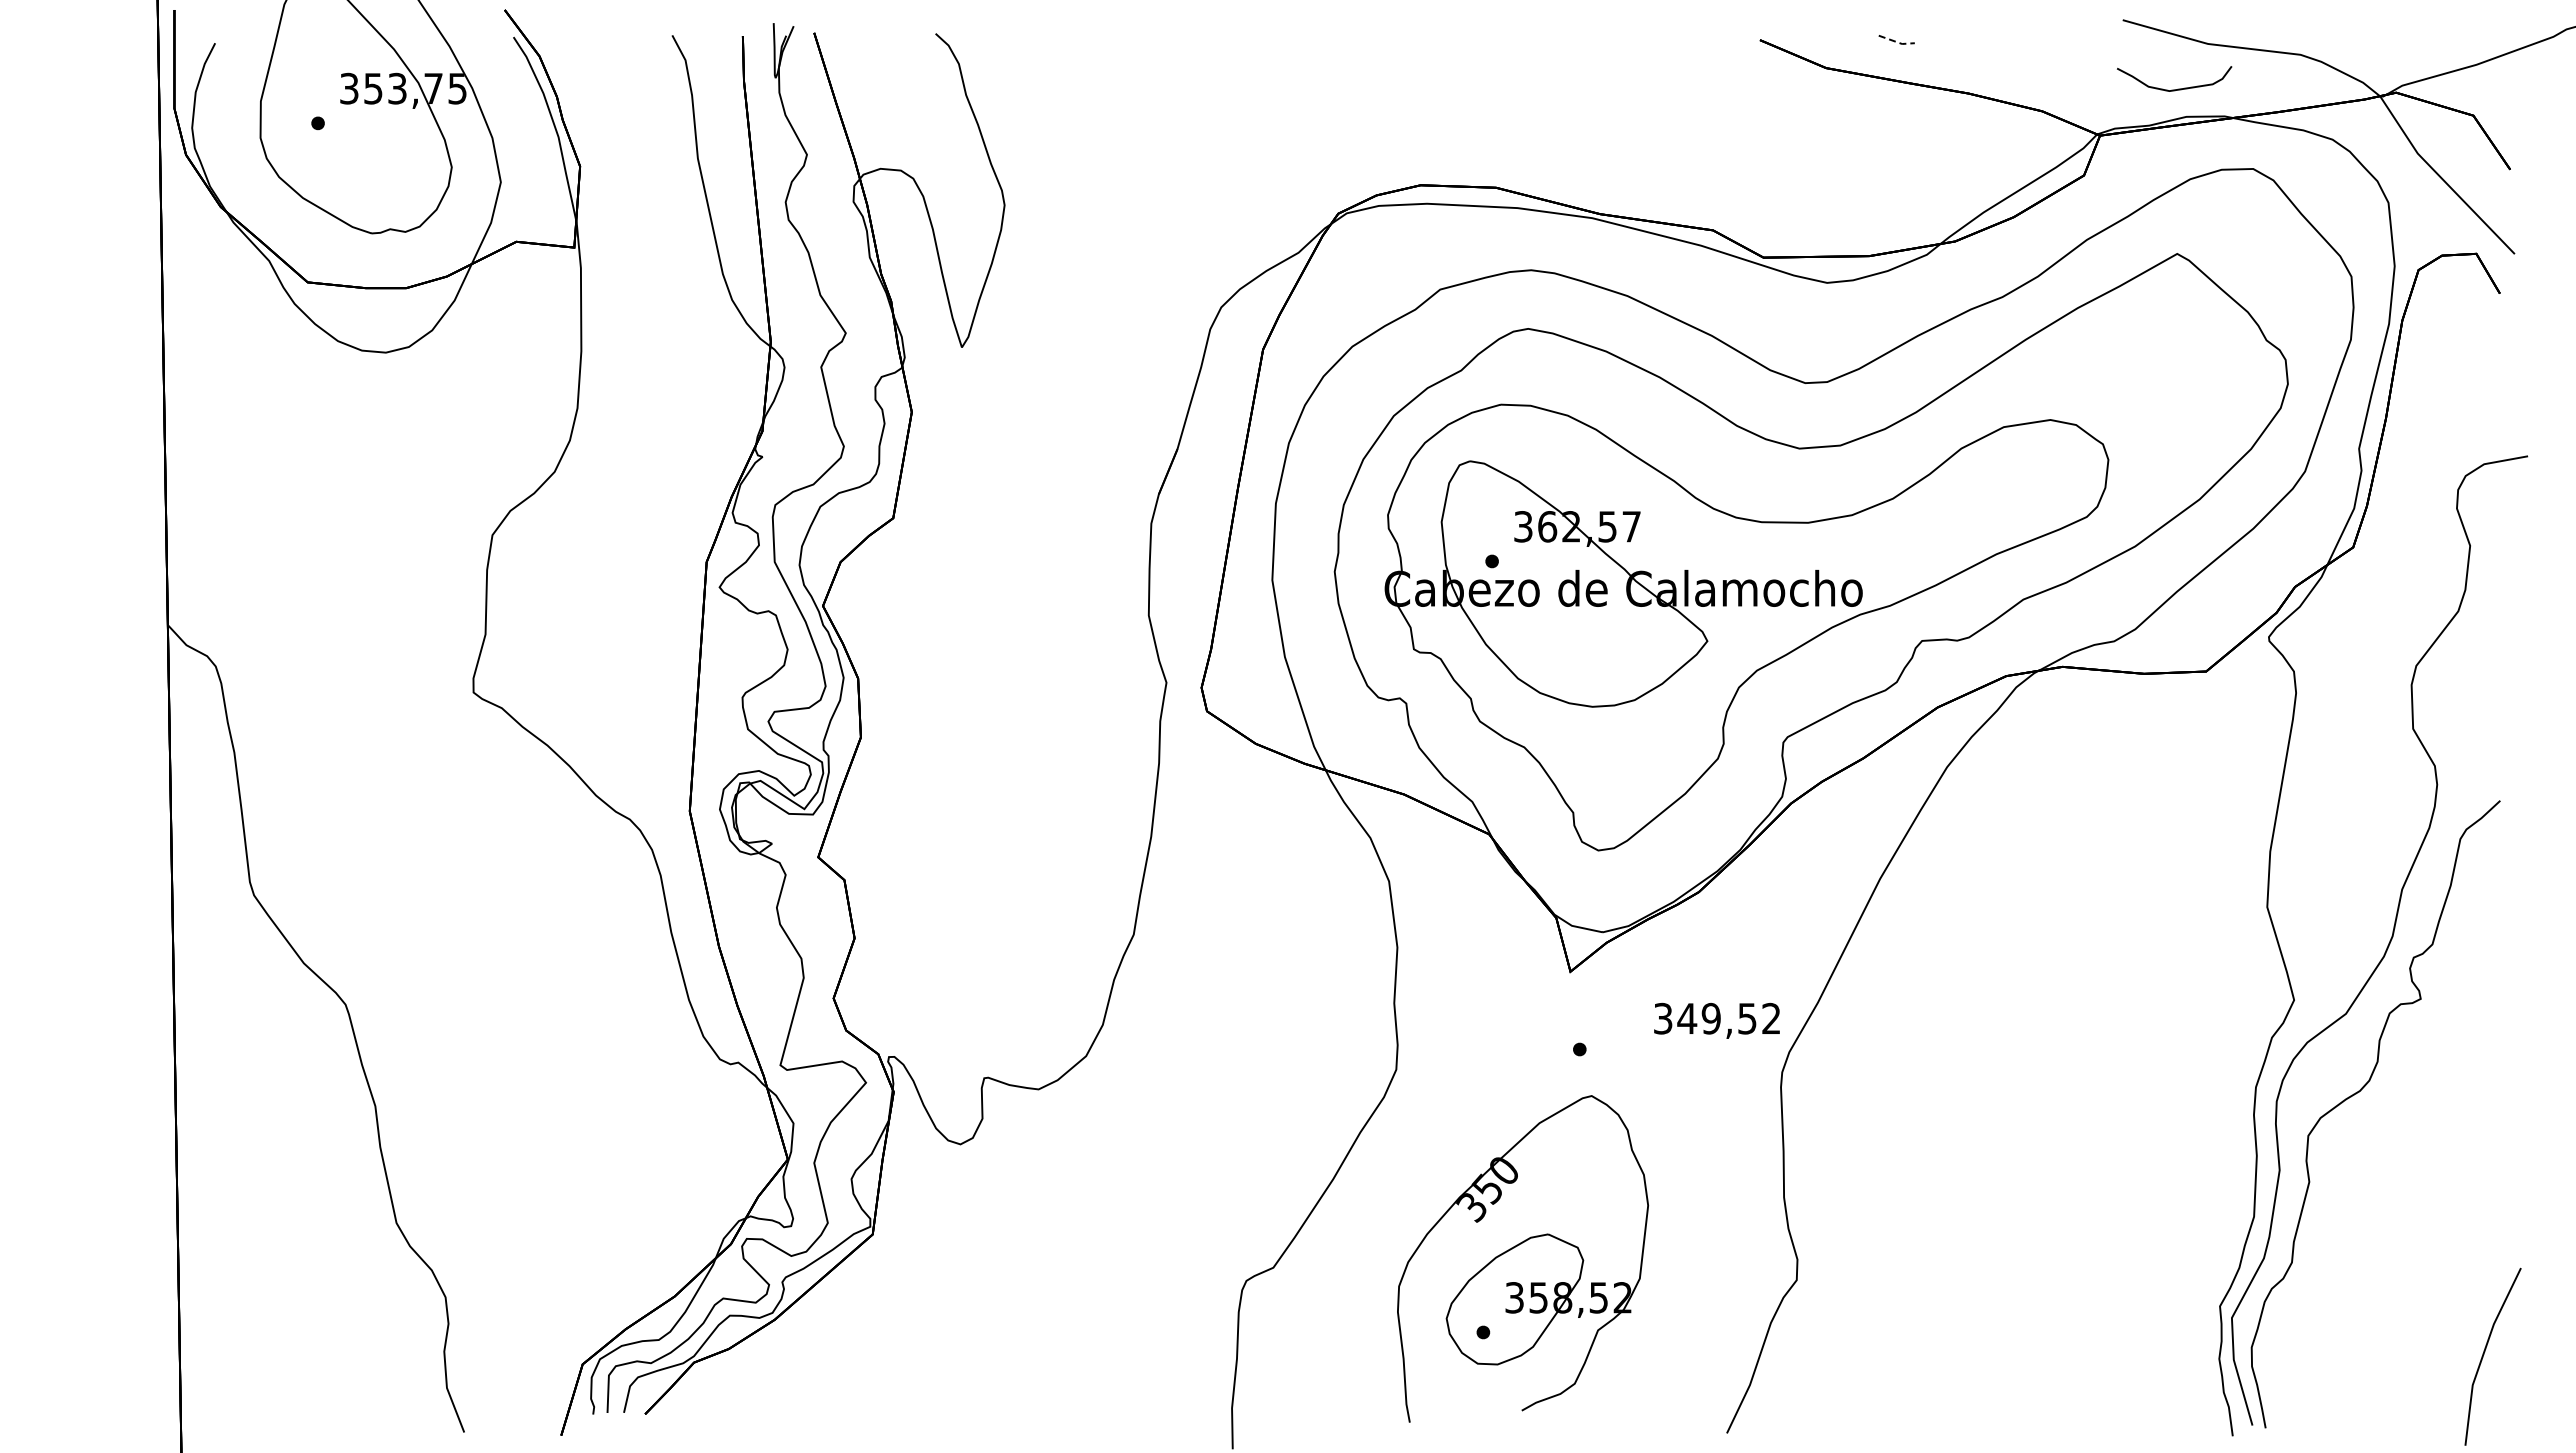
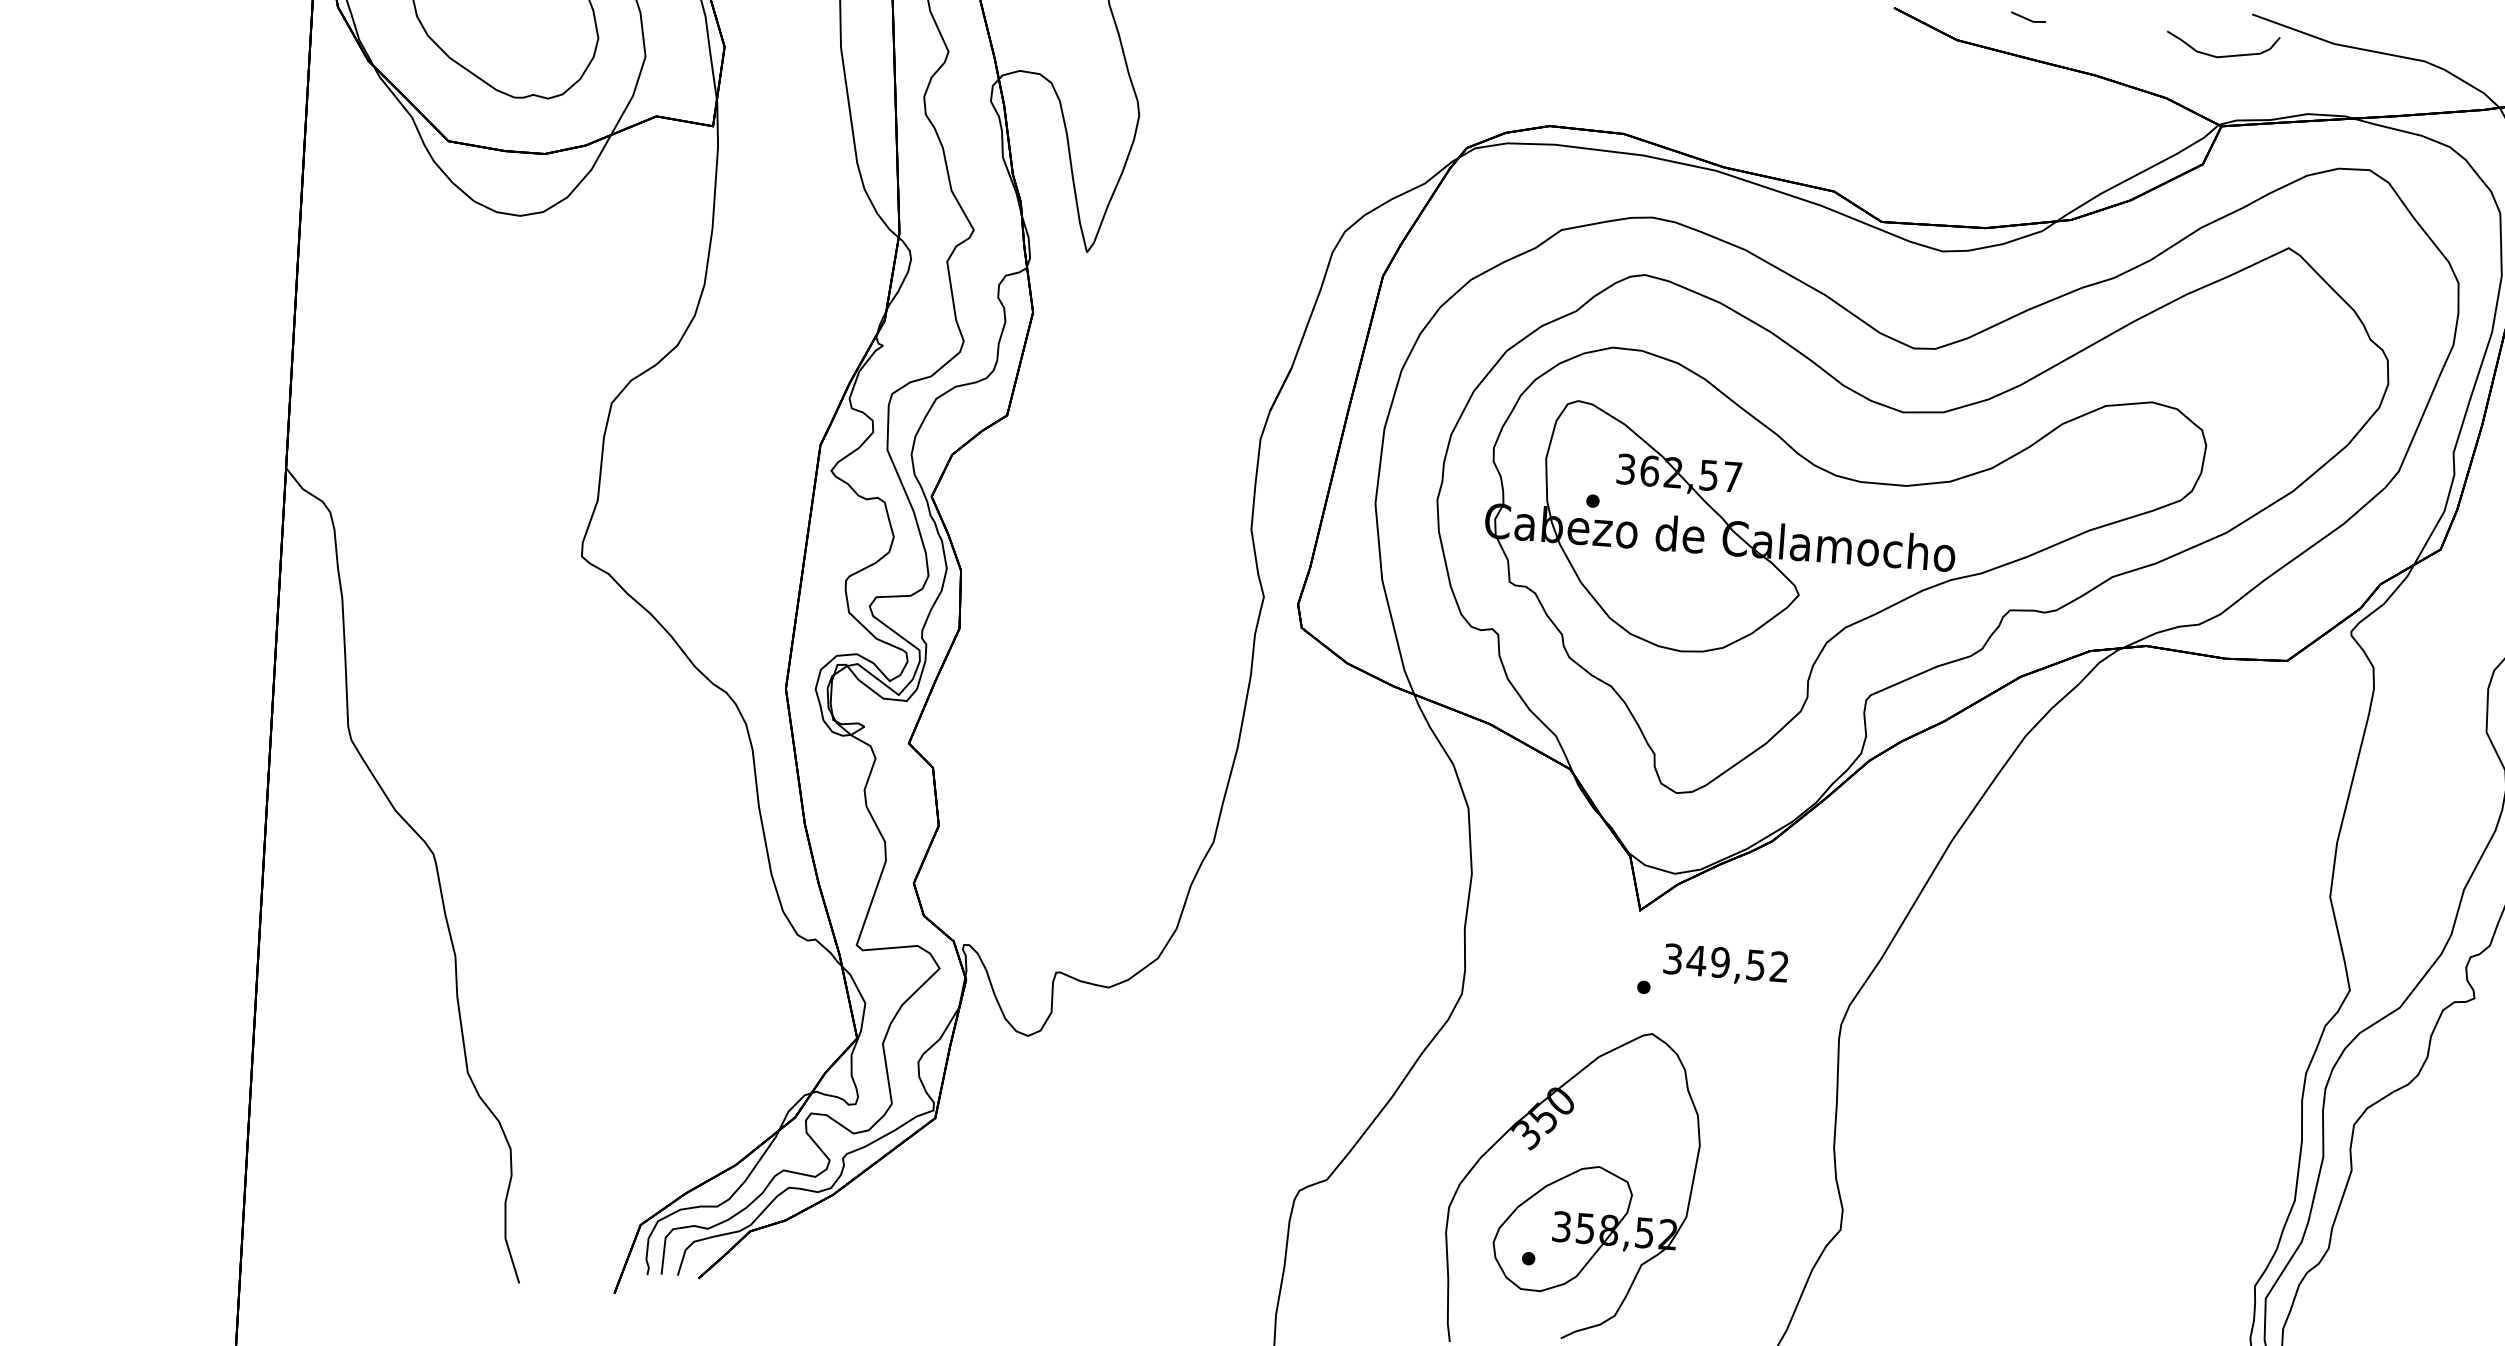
line: (1897, 42) -> (2029, 20), dashed -> solid
curve: (2178, 88) -> (2226, 55), moved
text: (1716, 1020) -> (1725, 964), moved

